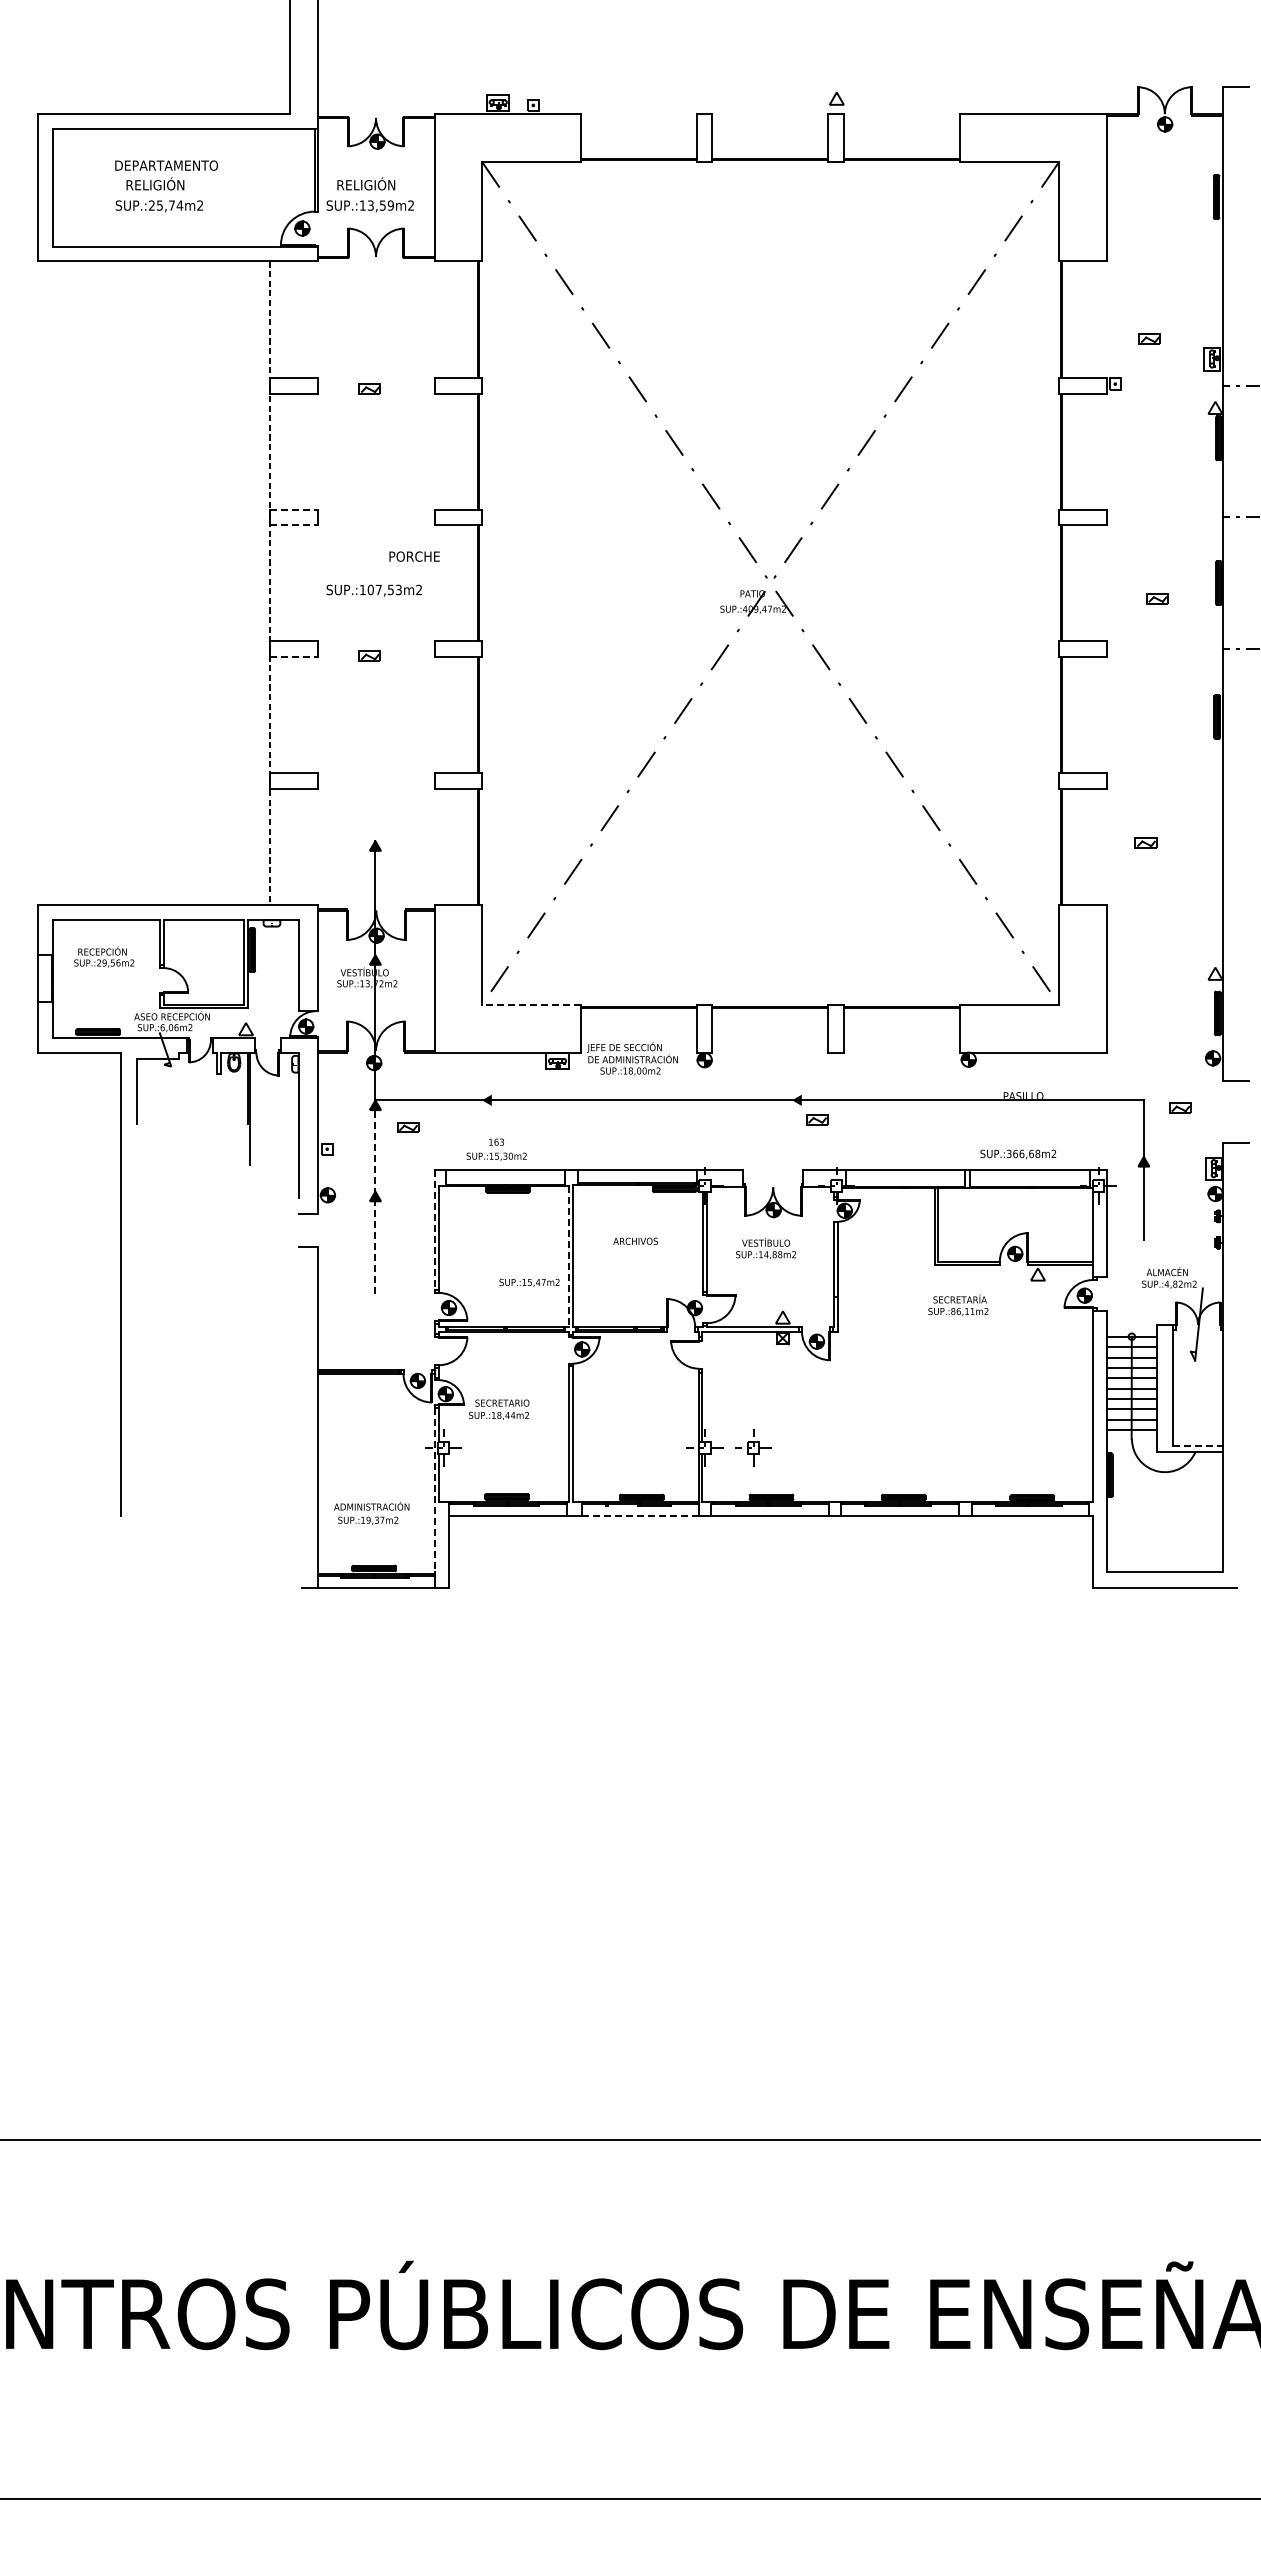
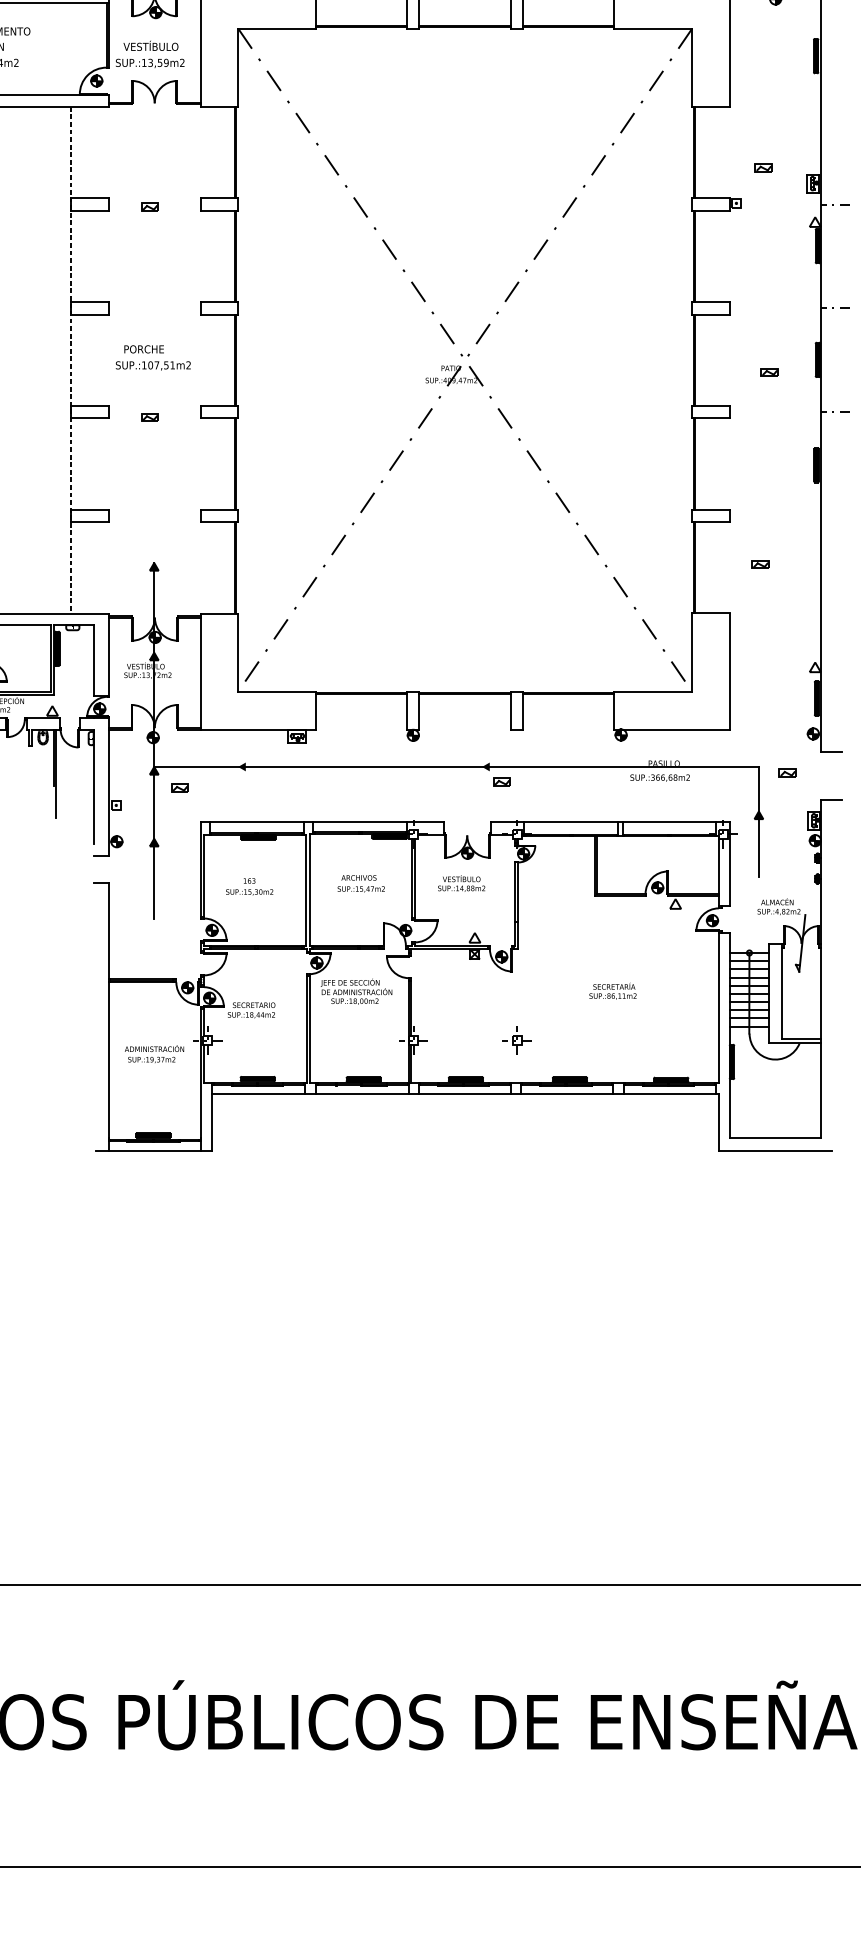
text: (371, 183) -> (151, 45), RELIGIÓN -> VESTÍBULO
line: (293, 509) -> (89, 302), dashed -> solid
line: (293, 525) -> (89, 314), dashed -> solid
text: (414, 556) -> (144, 349), moved
text: (398, 589) -> (172, 365), SUP.:107,53m2 -> SUP.:107,51m2
line: (293, 657) -> (89, 418), dashed -> solid
line: (530, 1004) -> (276, 691), dashed -> solid
text: (632, 1058) -> (356, 991), moved
text: (496, 1149) -> (249, 886), moved
text: (1018, 1154) -> (660, 778), moved
line: (375, 1197) -> (154, 843), dashed -> solid
line: (434, 1230) -> (200, 869), dashed -> solid
line: (568, 1256) -> (306, 889), dashed -> solid
text: (529, 1282) -> (361, 889), moved
text: (958, 1304) -> (613, 990), moved
line: (1198, 1445) -> (801, 1038), dashed -> solid
part: (753, 1447) -> (517, 1040), moved
line: (434, 1490) -> (200, 1073), dashed -> solid
text: (371, 1512) -> (154, 1053), moved
line: (640, 1516) -> (362, 1094), dashed -> solid

